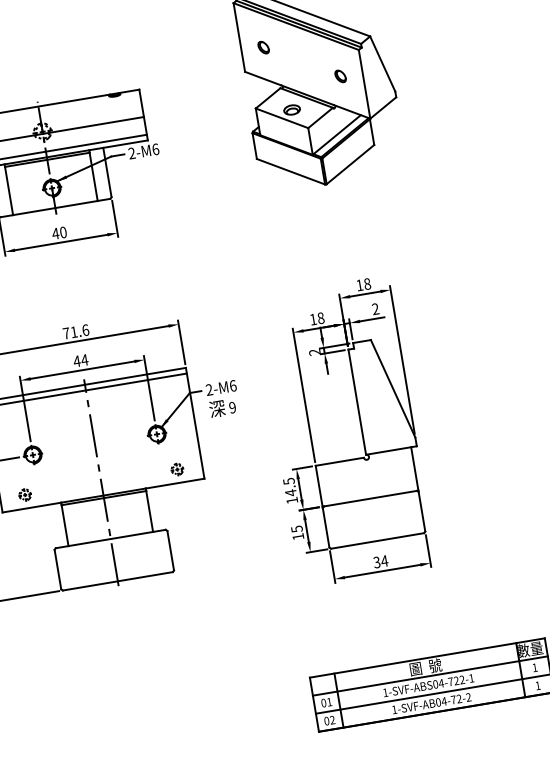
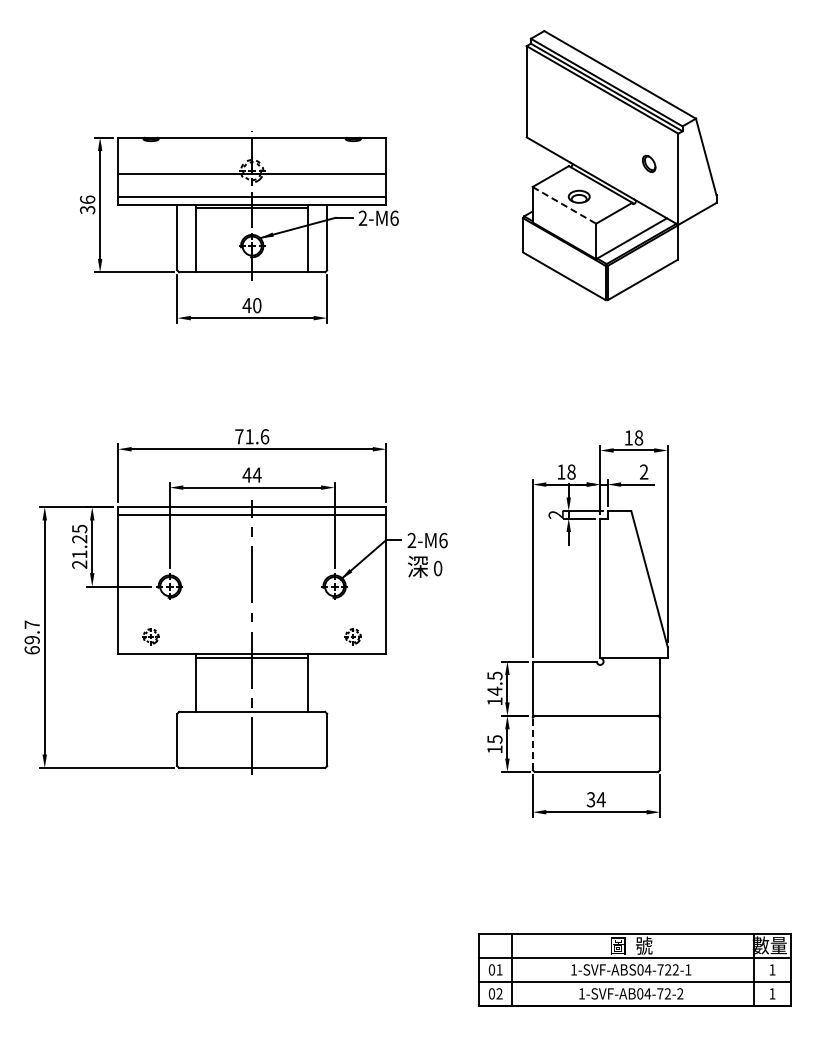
part: (263, 48) -> (555, 110), removed
line: (282, 118) -> (564, 205), solid -> dashed
text: (232, 407) -> (437, 568), 9 -> 0
line: (325, 527) -> (532, 743), solid -> dashed

